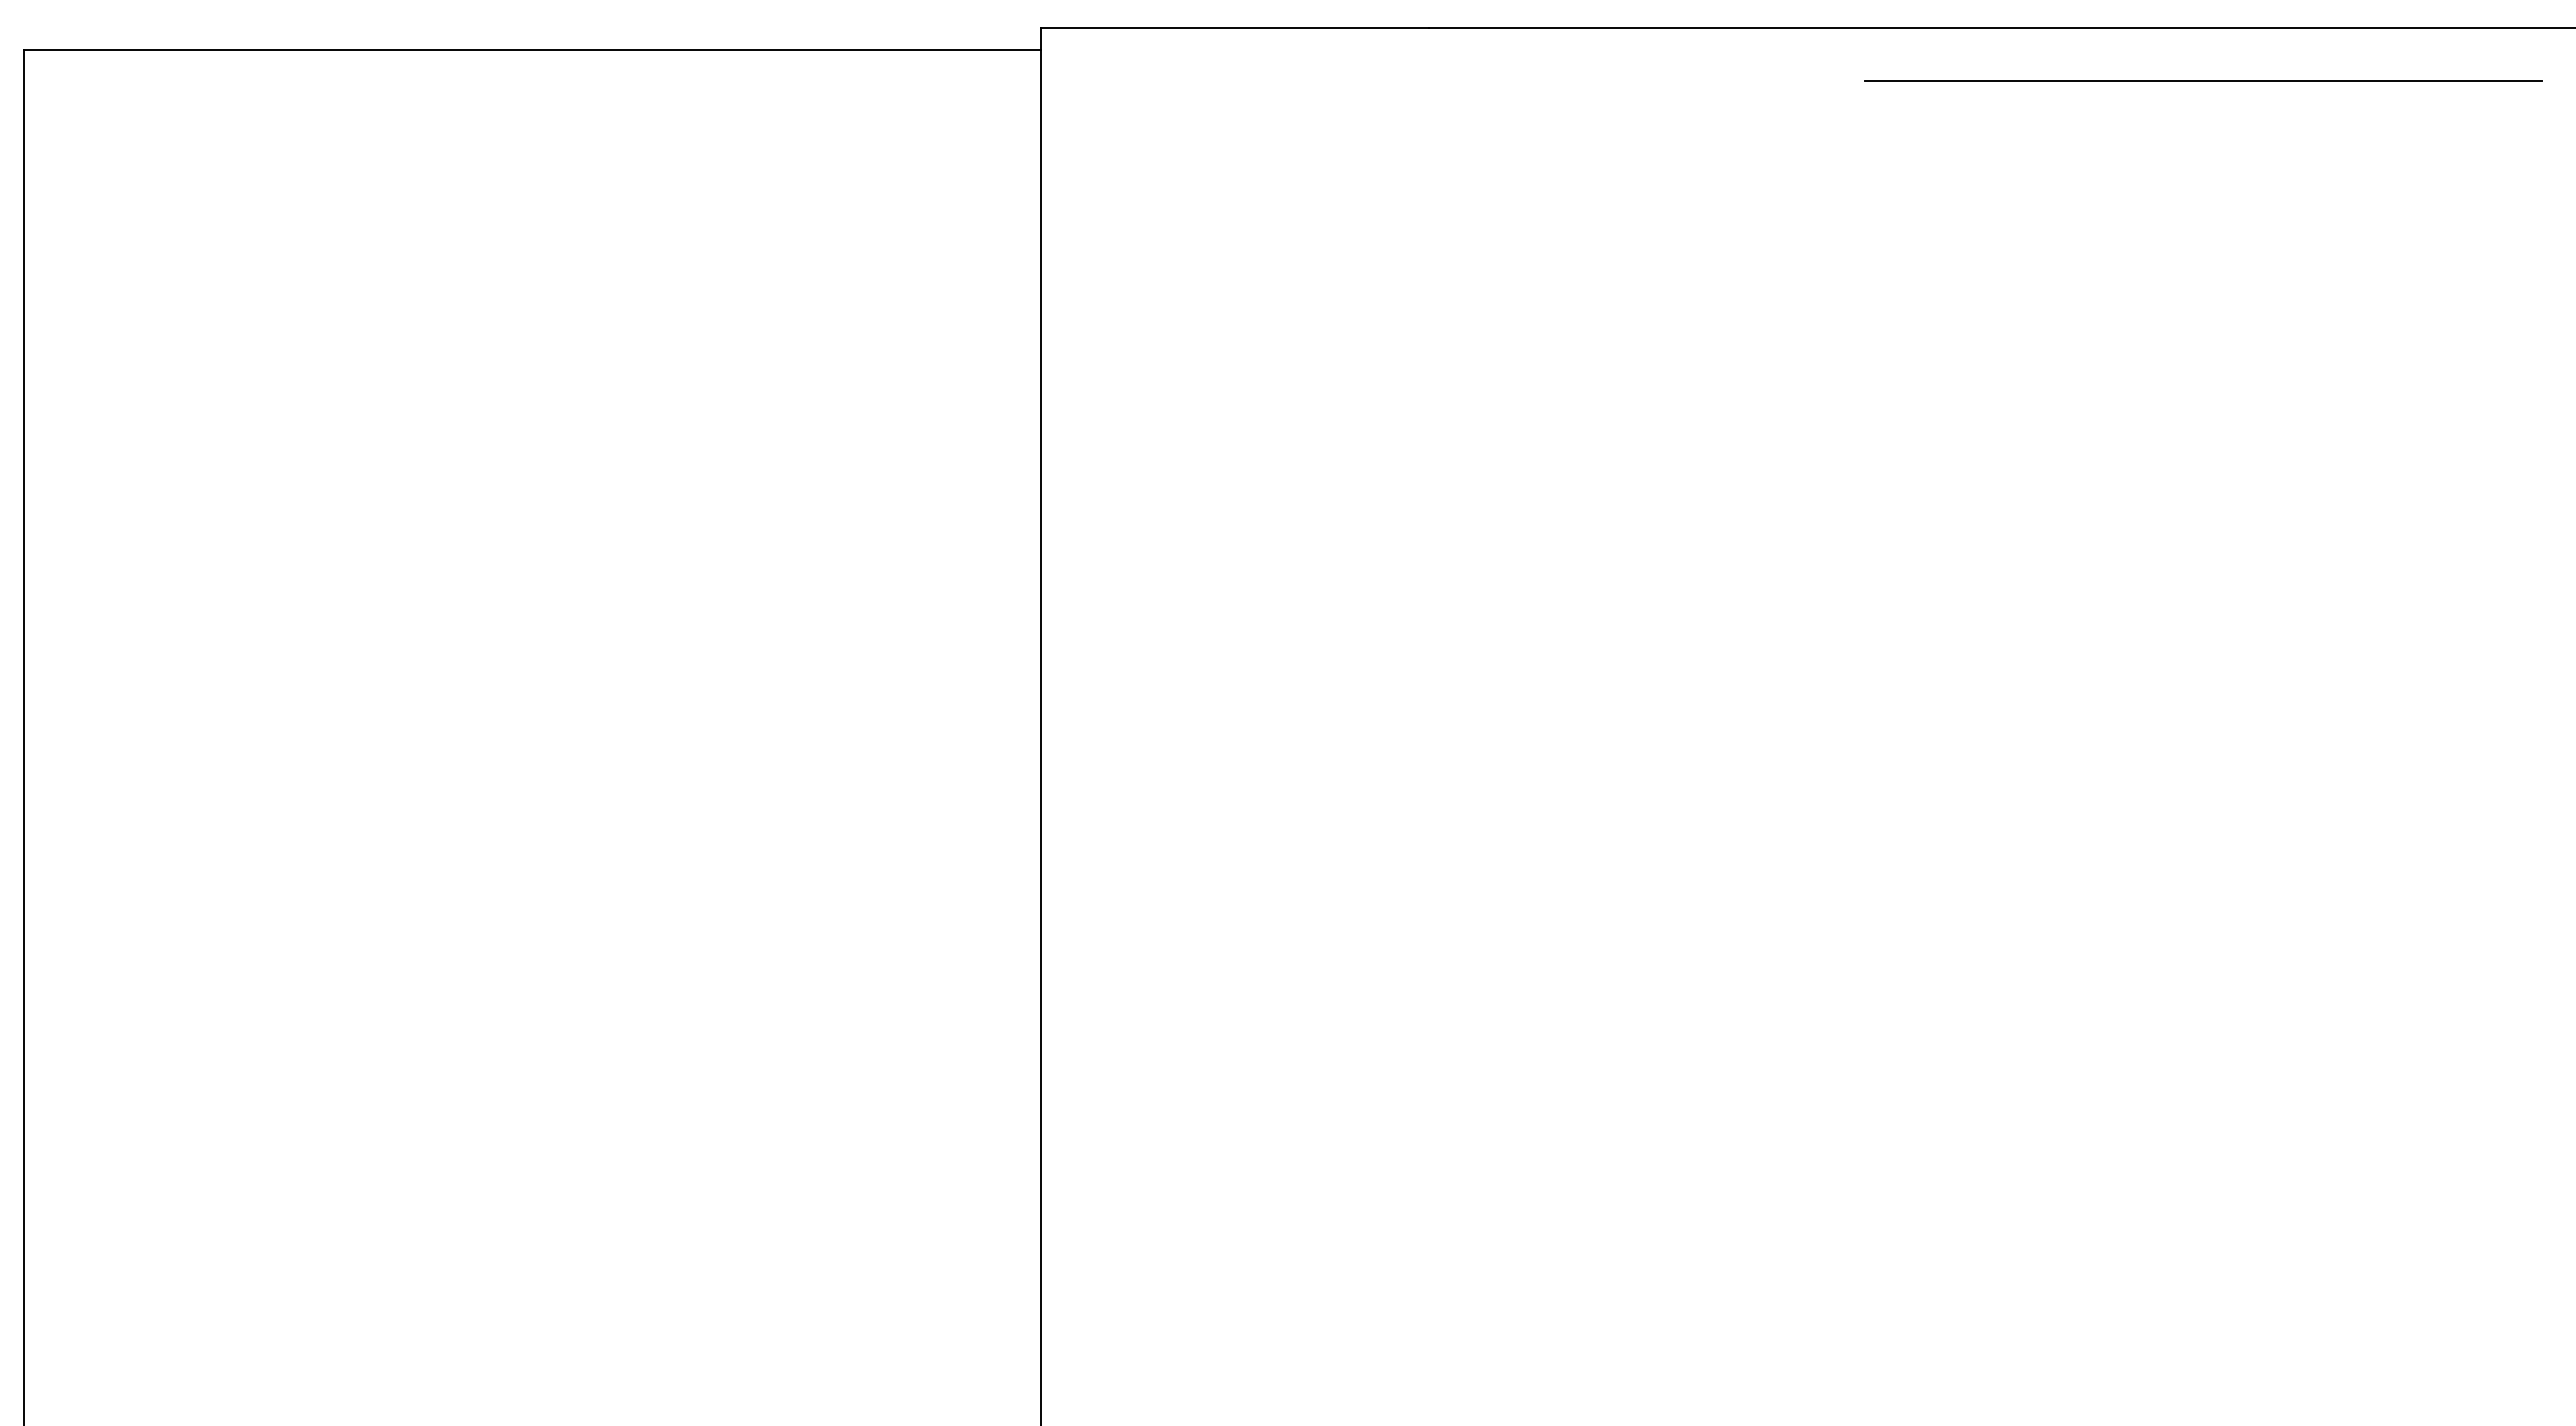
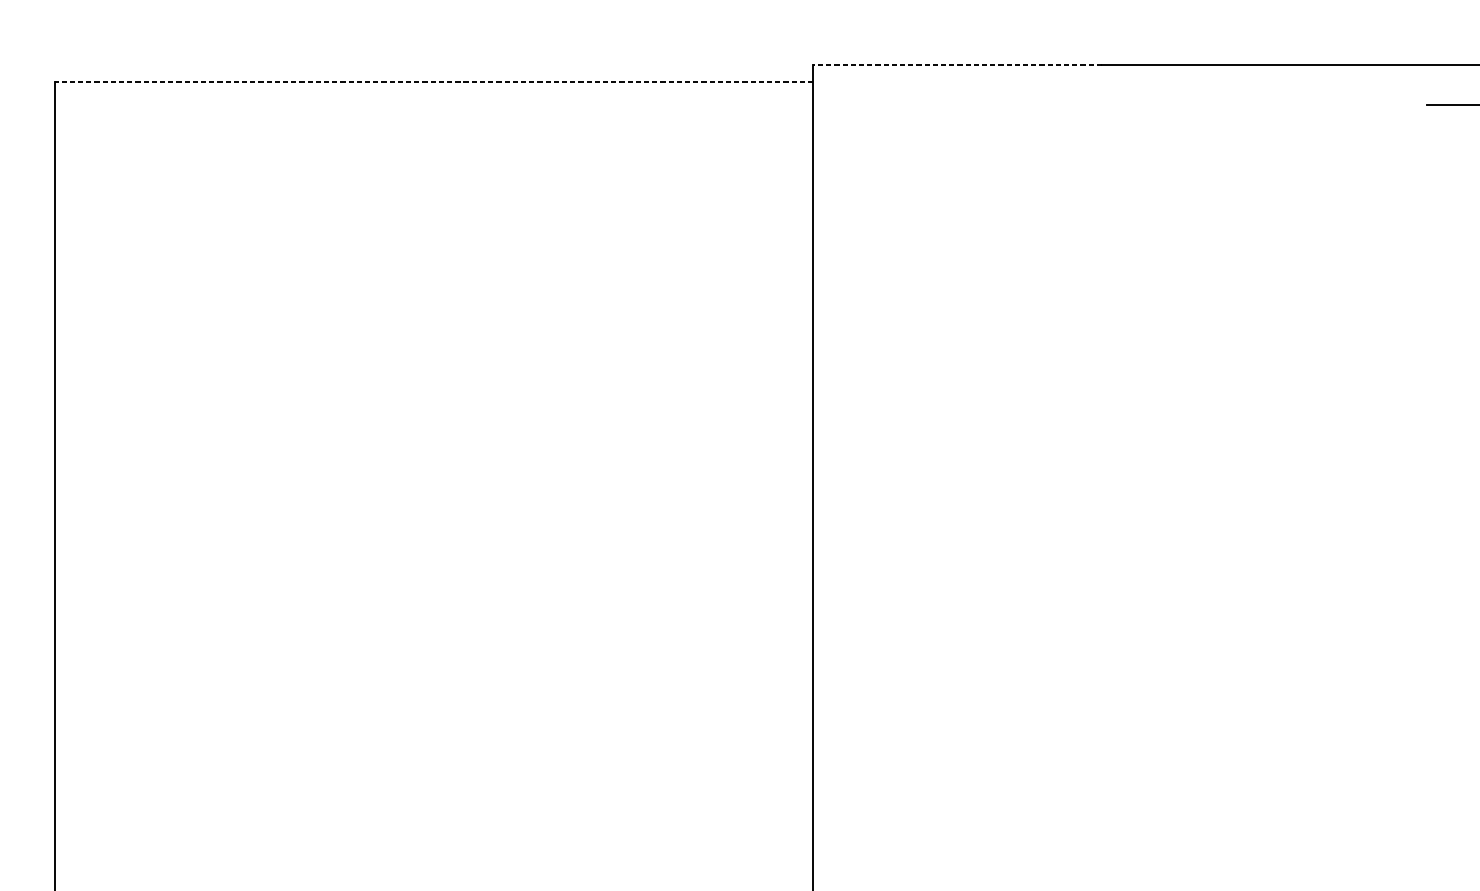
line: (1234, 27) -> (957, 65), solid -> dashed
line: (532, 50) -> (433, 82), solid -> dashed

